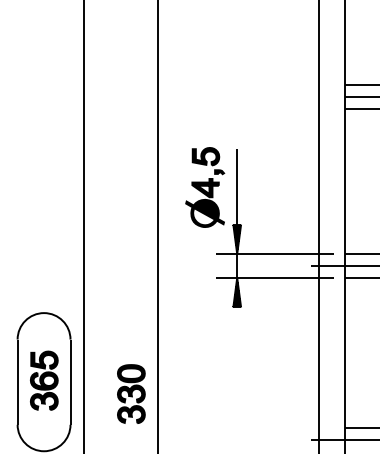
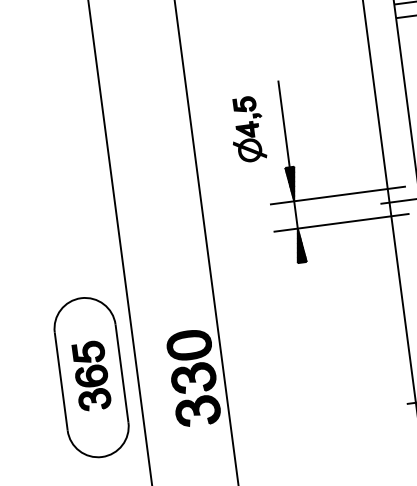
part: (205, 187) -> (247, 129), size x0.7
part: (131, 393) -> (193, 377), size x1.4

